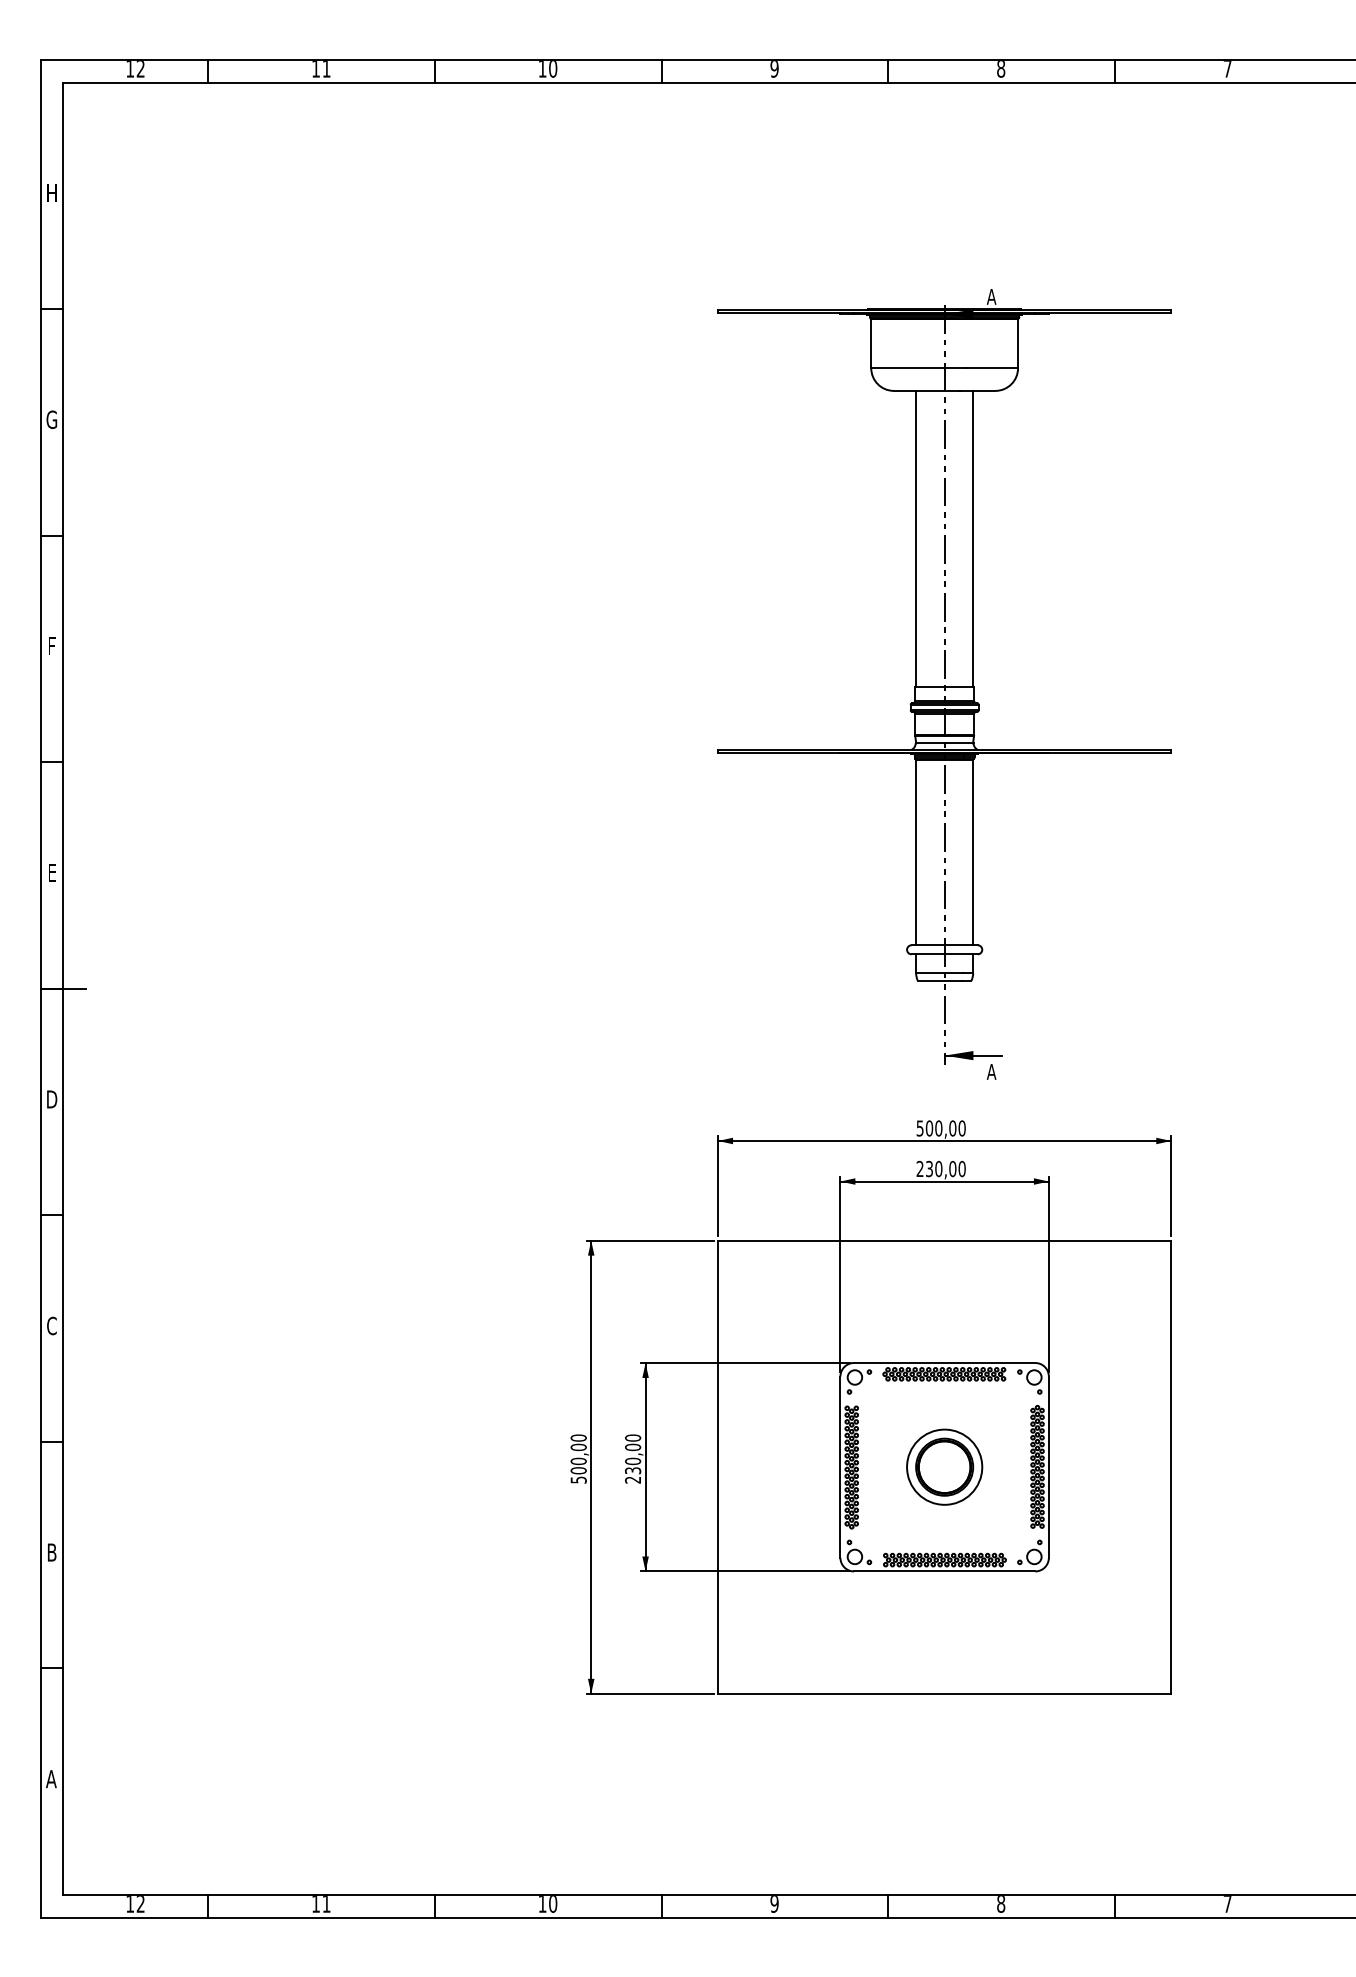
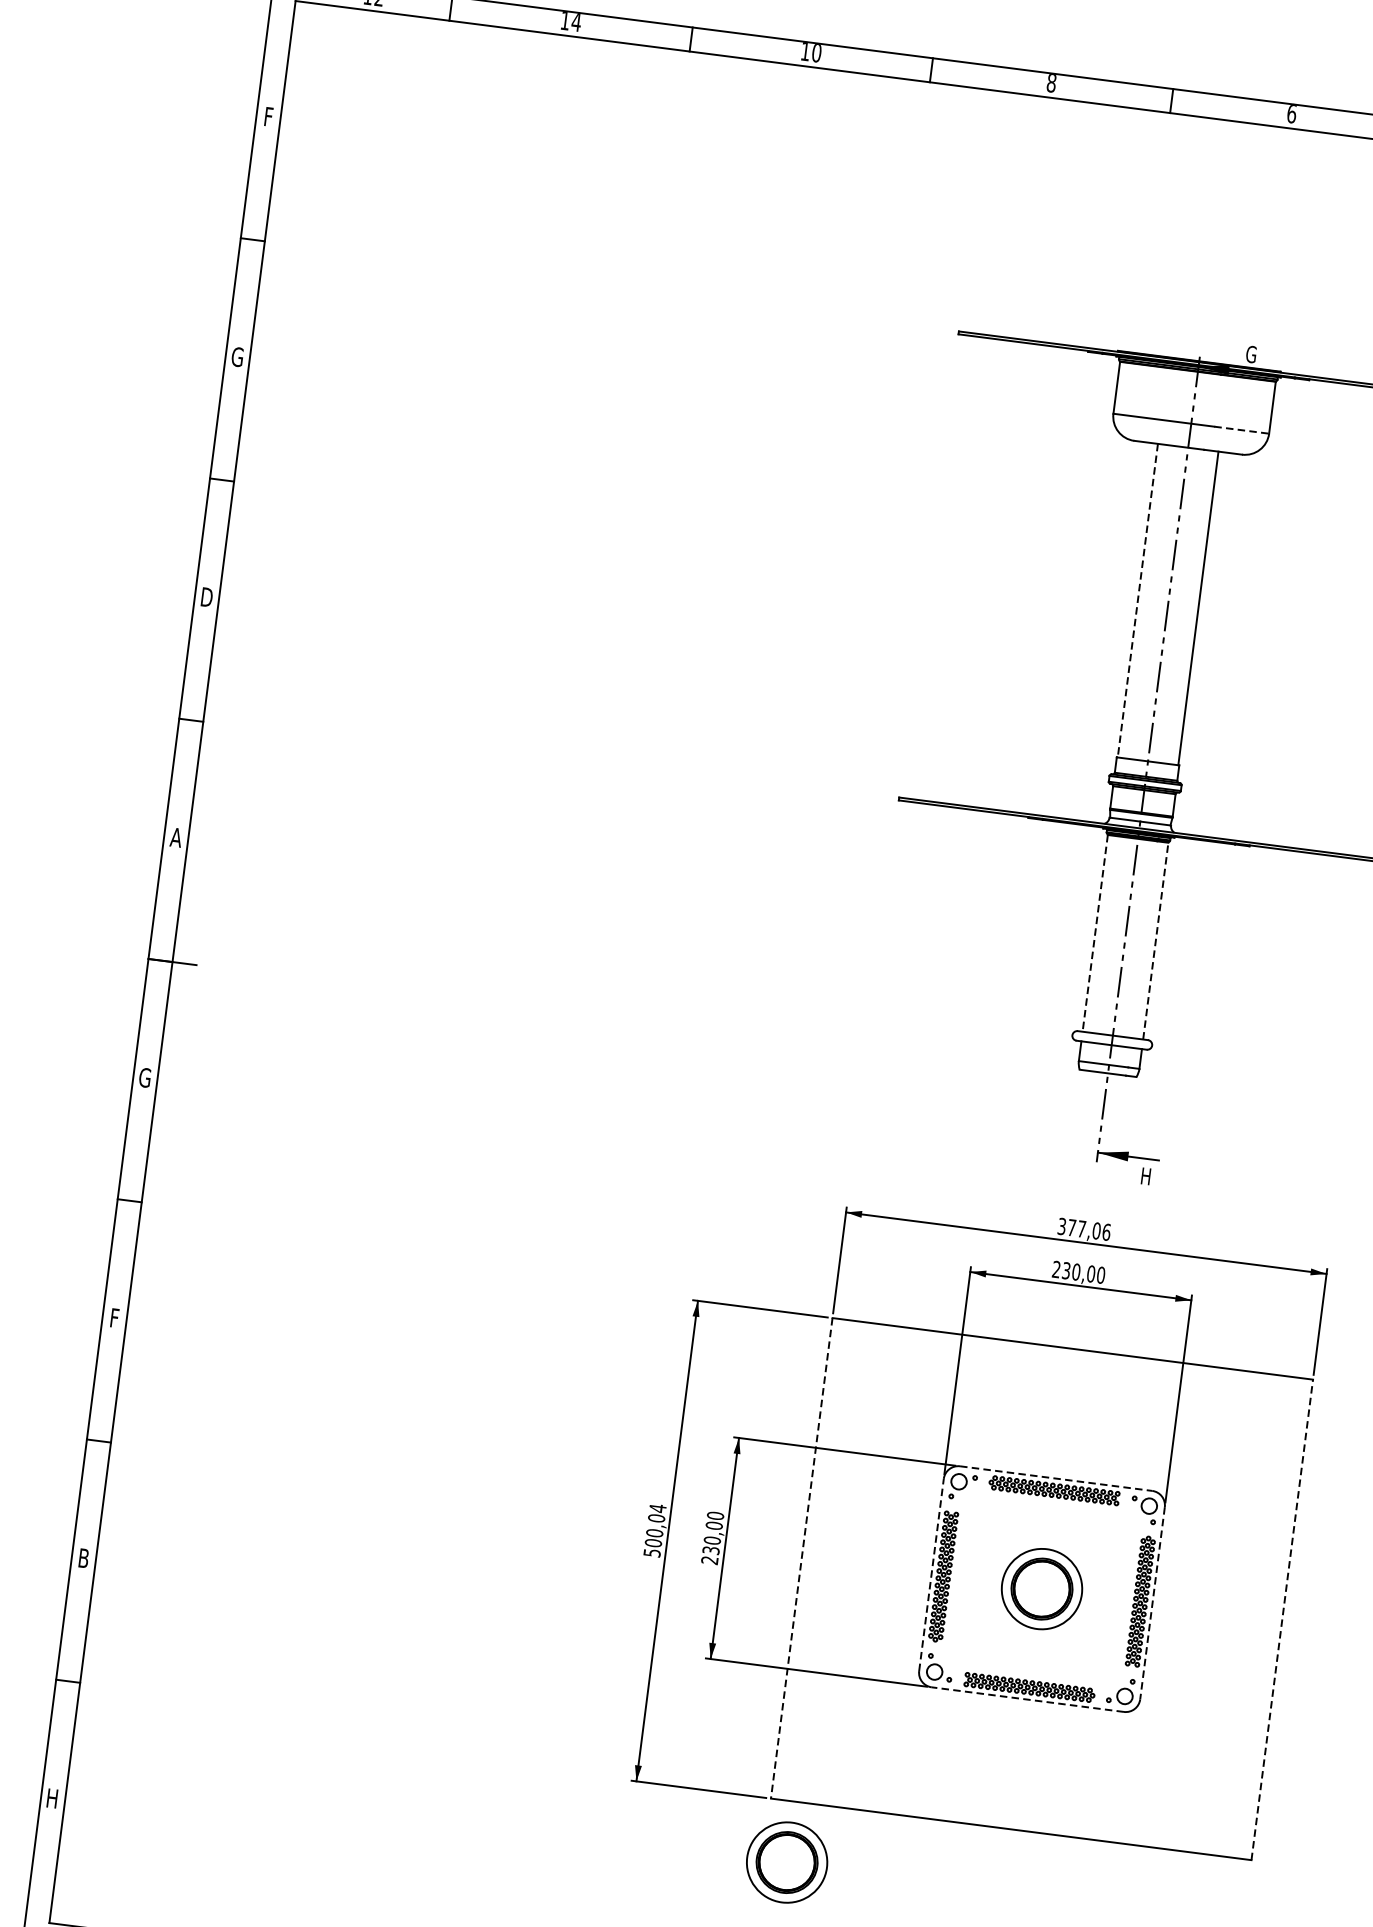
text: (326, 69) -> (576, 22), 11 -> 14
text: (774, 69) -> (1051, 83), 9 -> 8
text: (1001, 69) -> (1292, 114), 8 -> 6
text: (51, 192) -> (268, 116), H -> F
text: (991, 296) -> (1250, 354), A -> G
line: (992, 368) -> (1242, 430), solid -> dashed
line: (916, 538) -> (1138, 600), solid -> dashed
text: (52, 646) -> (207, 597), F -> D
line: (916, 852) -> (1095, 933), solid -> dashed
line: (973, 852) -> (1156, 941), solid -> dashed
text: (51, 872) -> (175, 837), E -> A
text: (991, 1071) -> (1145, 1175), A -> H
text: (51, 1099) -> (144, 1077), D -> G
text: (941, 1128) -> (1084, 1229), 500,00 -> 377,06
text: (51, 1325) -> (114, 1317), C -> F
line: (944, 1363) -> (1055, 1479), solid -> dashed
text: (578, 1437) -> (657, 1507), 500,00 -> 500,04
line: (718, 1467) -> (802, 1558), solid -> dashed
line: (840, 1467) -> (931, 1575), solid -> dashed
line: (1048, 1467) -> (1152, 1603), solid -> dashed
line: (1171, 1467) -> (1282, 1620), solid -> dashed
line: (944, 1571) -> (1027, 1699), solid -> dashed
part: (740, 1750) -> (787, 1861), added
text: (51, 1779) -> (52, 1798), A -> H

